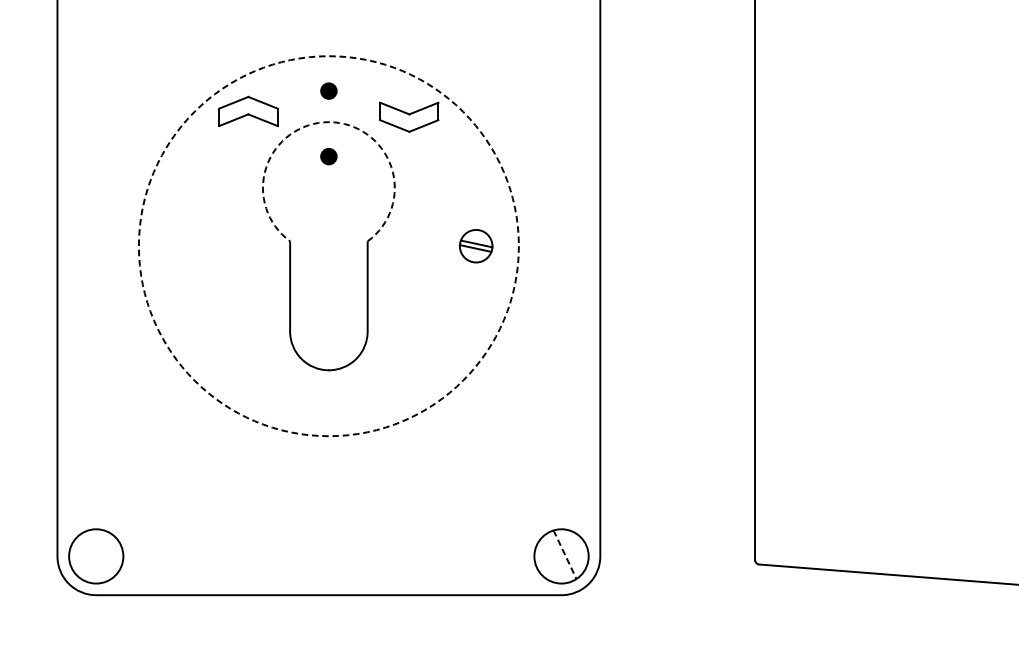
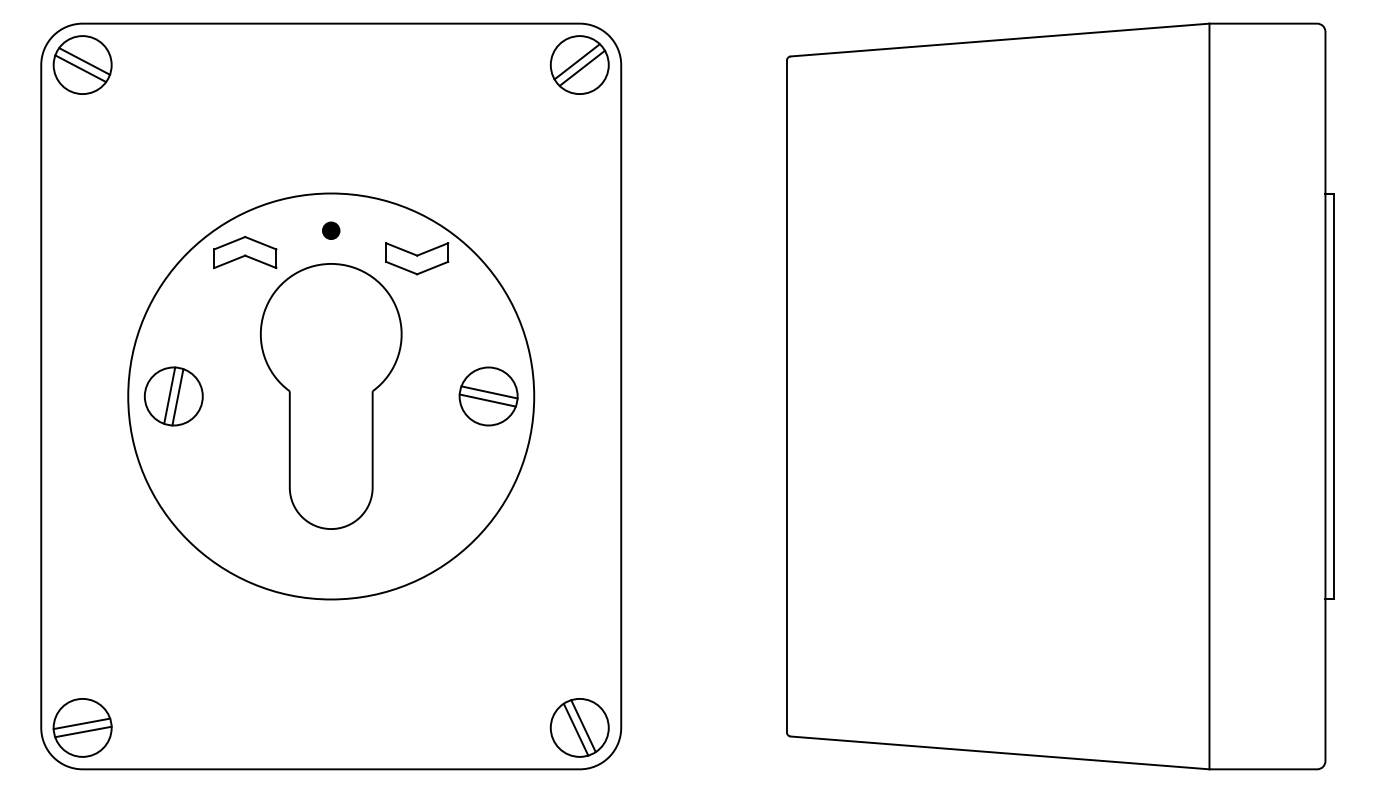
arc: (329, 121) -> (331, 263), dashed -> solid
part: (329, 156) -> (331, 300), removed
part: (181, 246) -> (173, 396), added
circle: (329, 246) -> (331, 396), dashed -> solid
part: (476, 246) -> (488, 396), size x1.67
line: (95, 552) -> (81, 723), added
line: (565, 555) -> (583, 726), dashed -> solid
line: (557, 557) -> (575, 729), added
line: (97, 559) -> (83, 731), added

